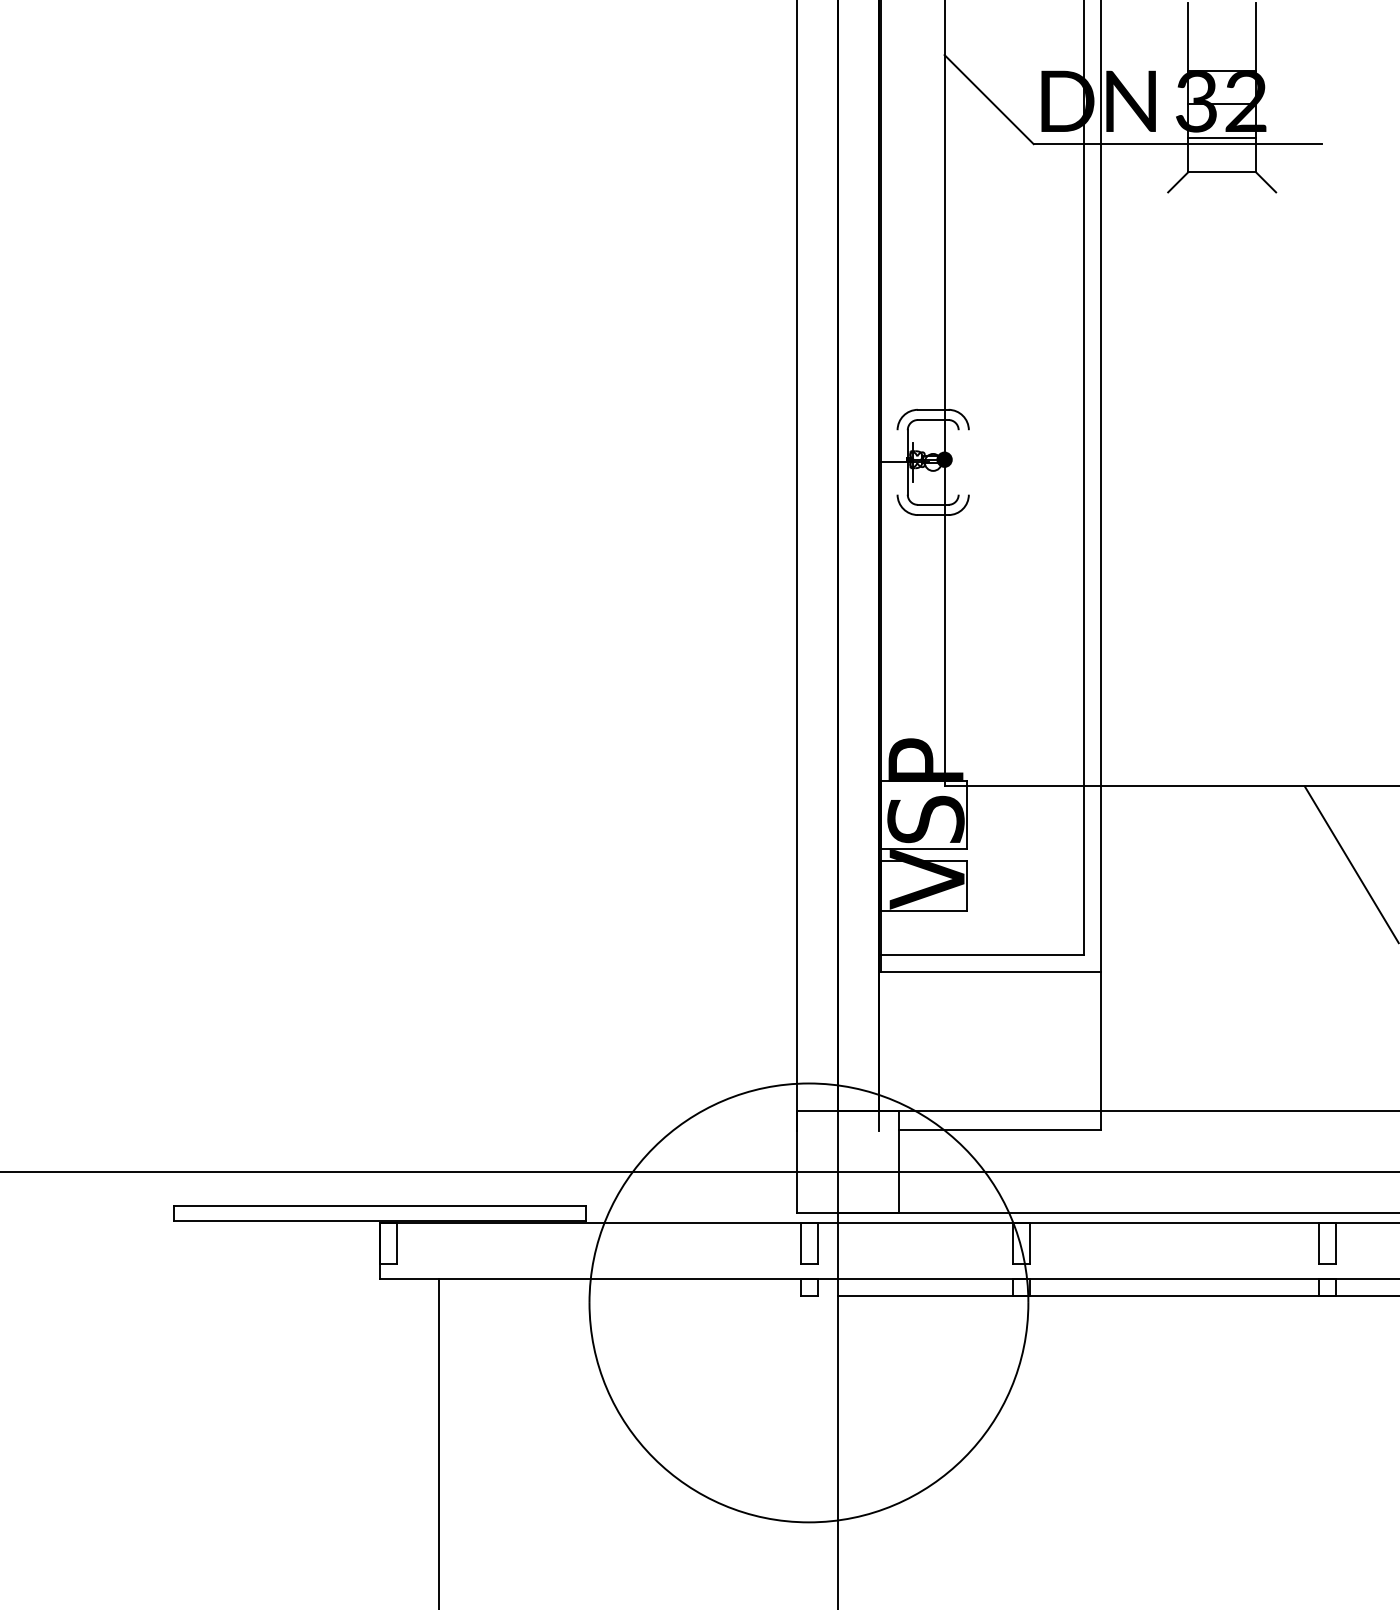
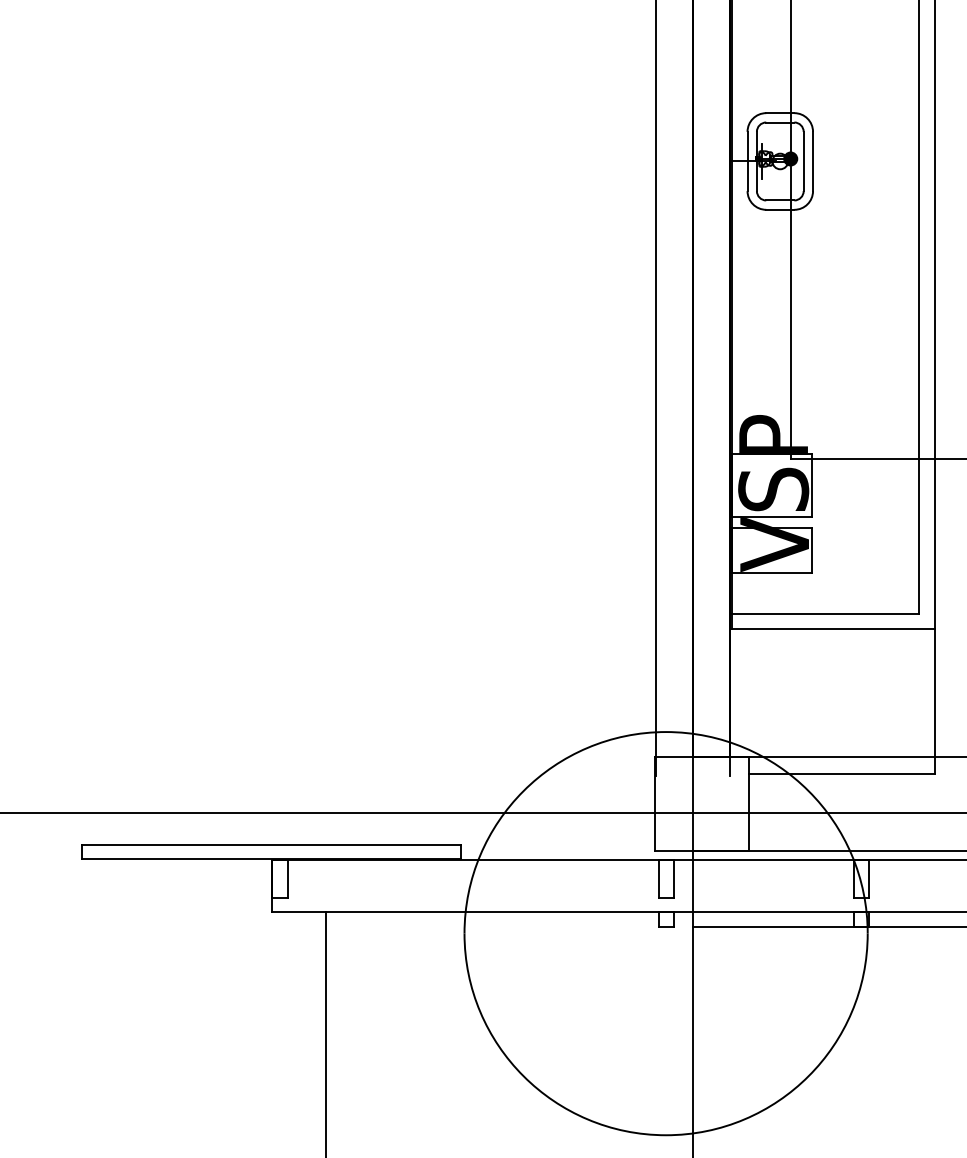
line: (897, 462) -> (747, 161), added
line: (958, 462) -> (803, 161), added
line: (968, 462) -> (812, 161), added

